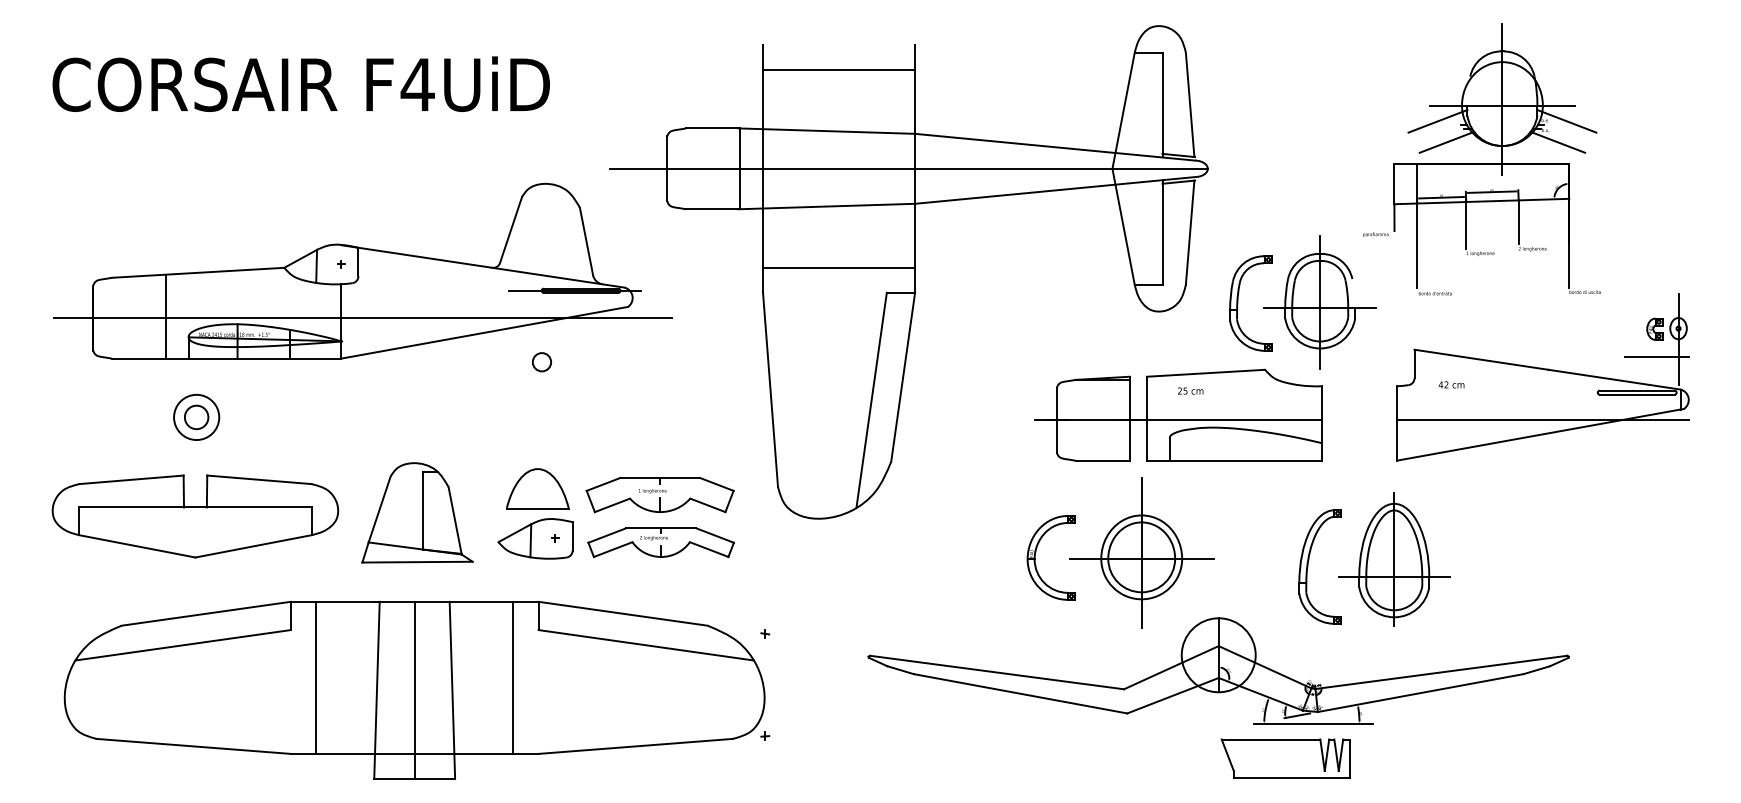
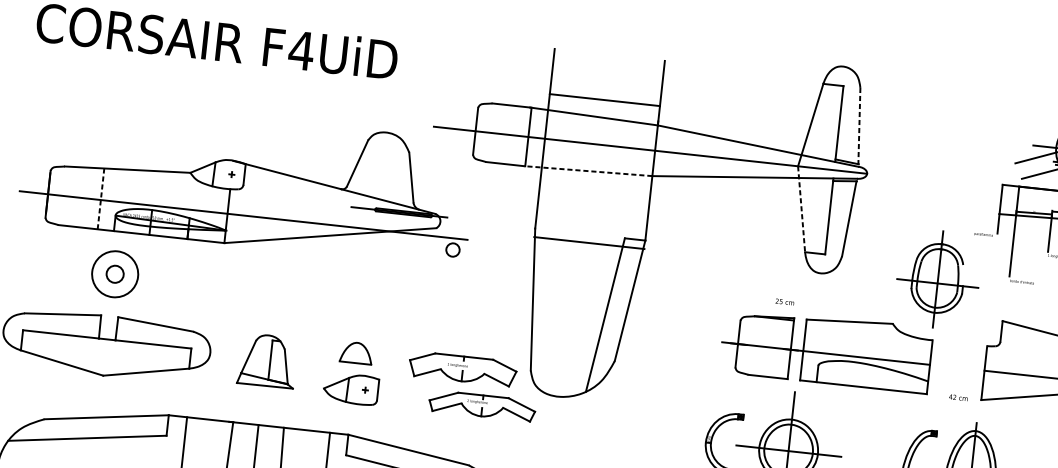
line: (839, 70) -> (605, 100), moved
line: (1190, 105) -> (859, 126), solid -> dashed
line: (826, 206) -> (587, 171), solid -> dashed
line: (1123, 227) -> (801, 209), solid -> dashed
line: (839, 267) -> (589, 243), moved
part: (1238, 303) -> (878, 273), removed
line: (166, 316) -> (101, 198), solid -> dashed
circle: (541, 362) -> (452, 250), moved
text: (1451, 384) -> (958, 397), moved
text: (1190, 390) -> (784, 301), moved
circle: (196, 417) -> (115, 274), size x1.4
part: (537, 488) -> (356, 352), size x0.7
part: (659, 495) -> (462, 369), moved
part: (417, 512) -> (267, 360), size x0.7
part: (660, 542) -> (481, 405), moved

